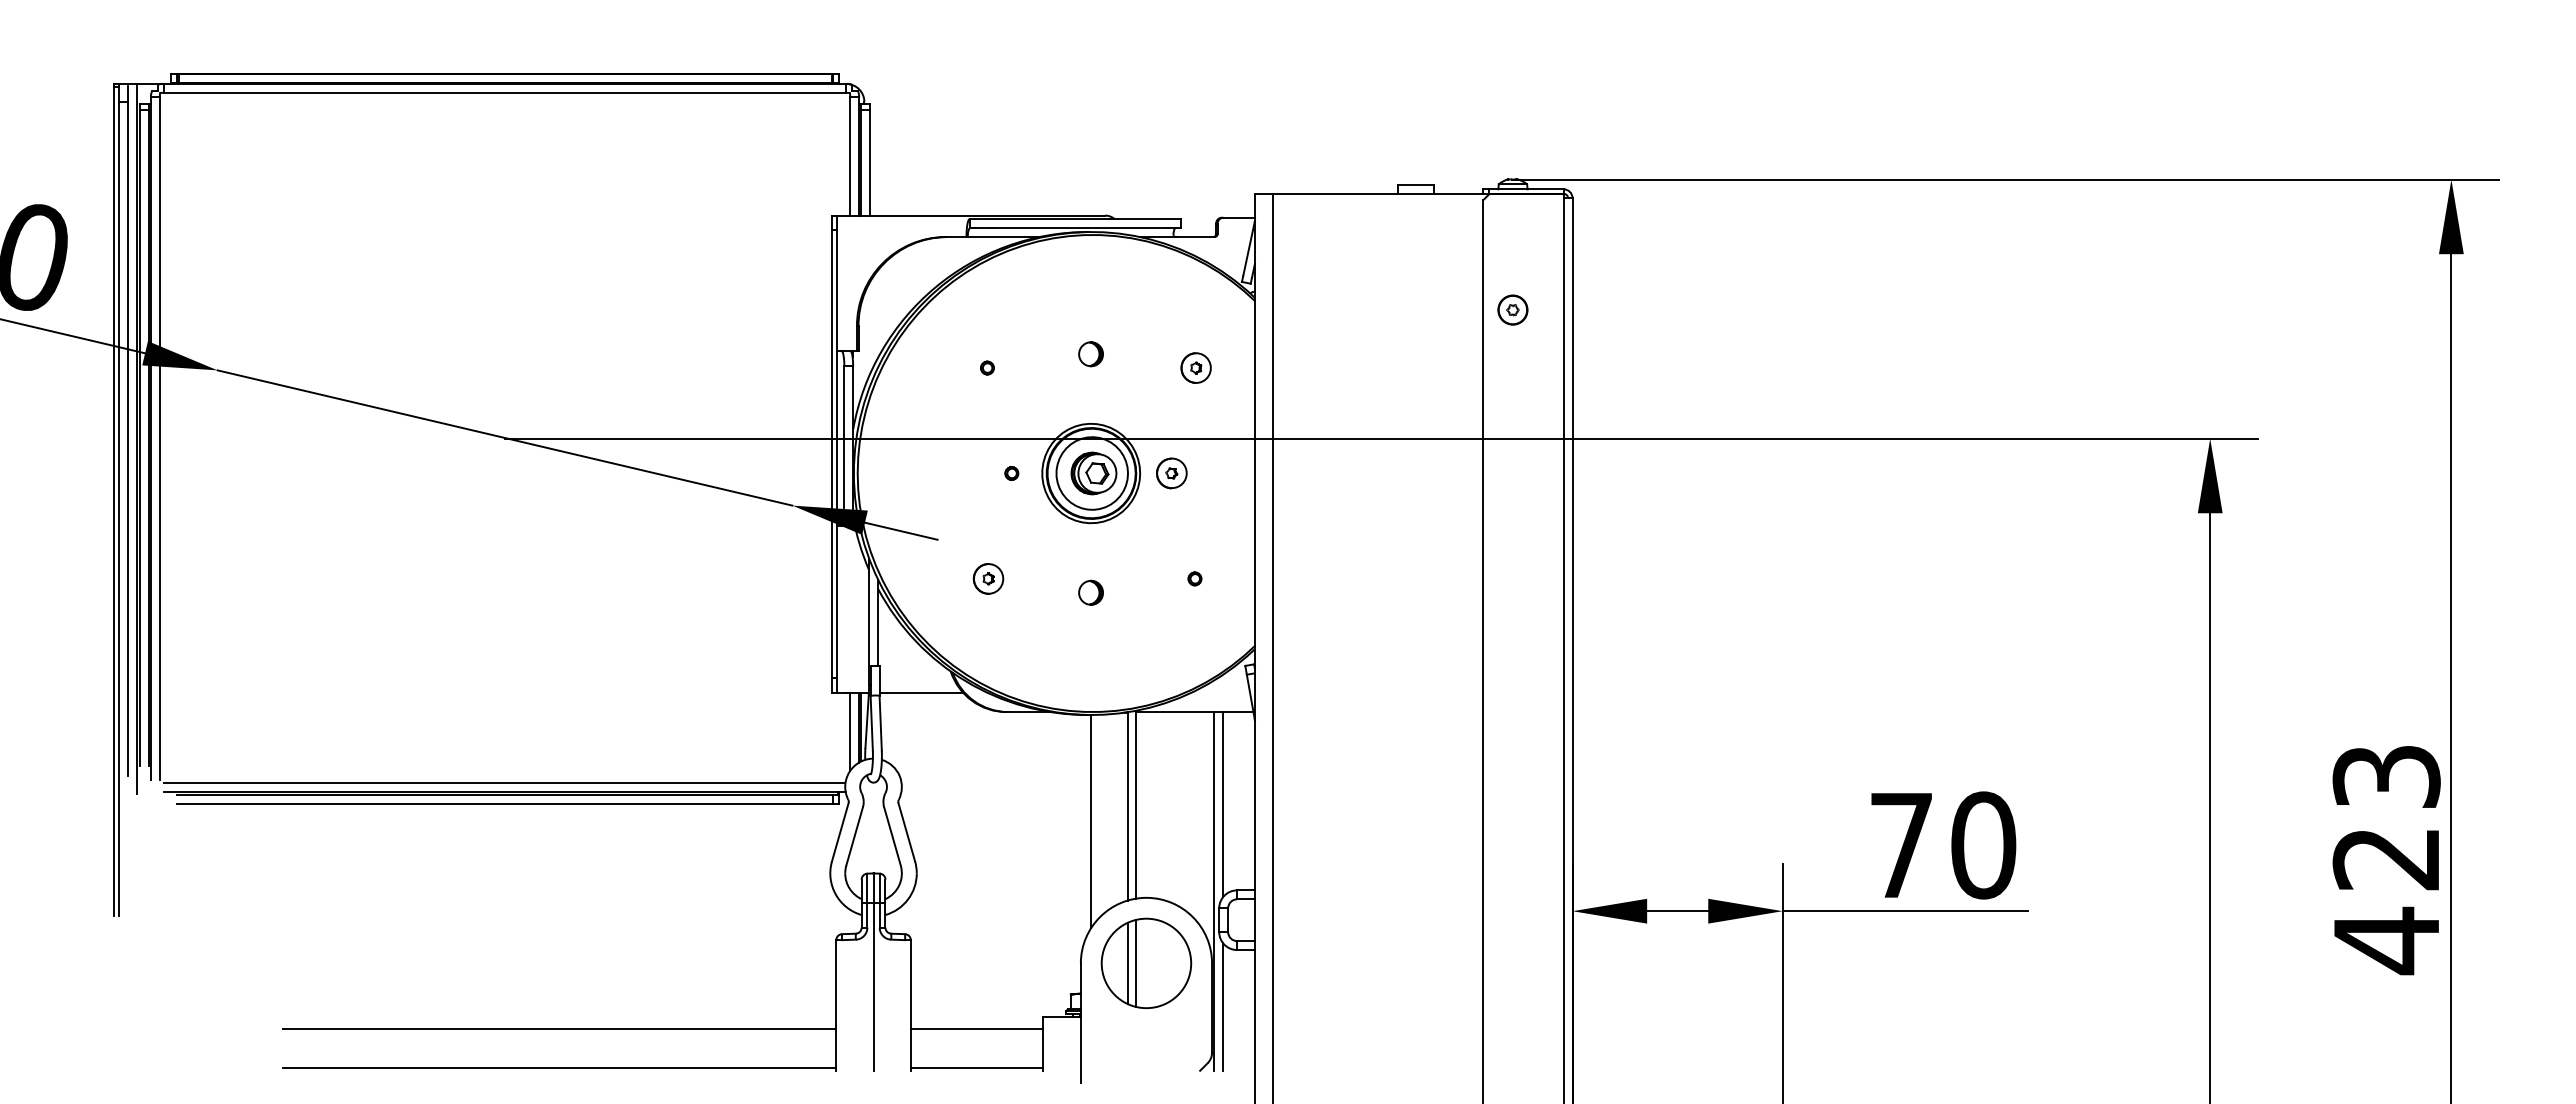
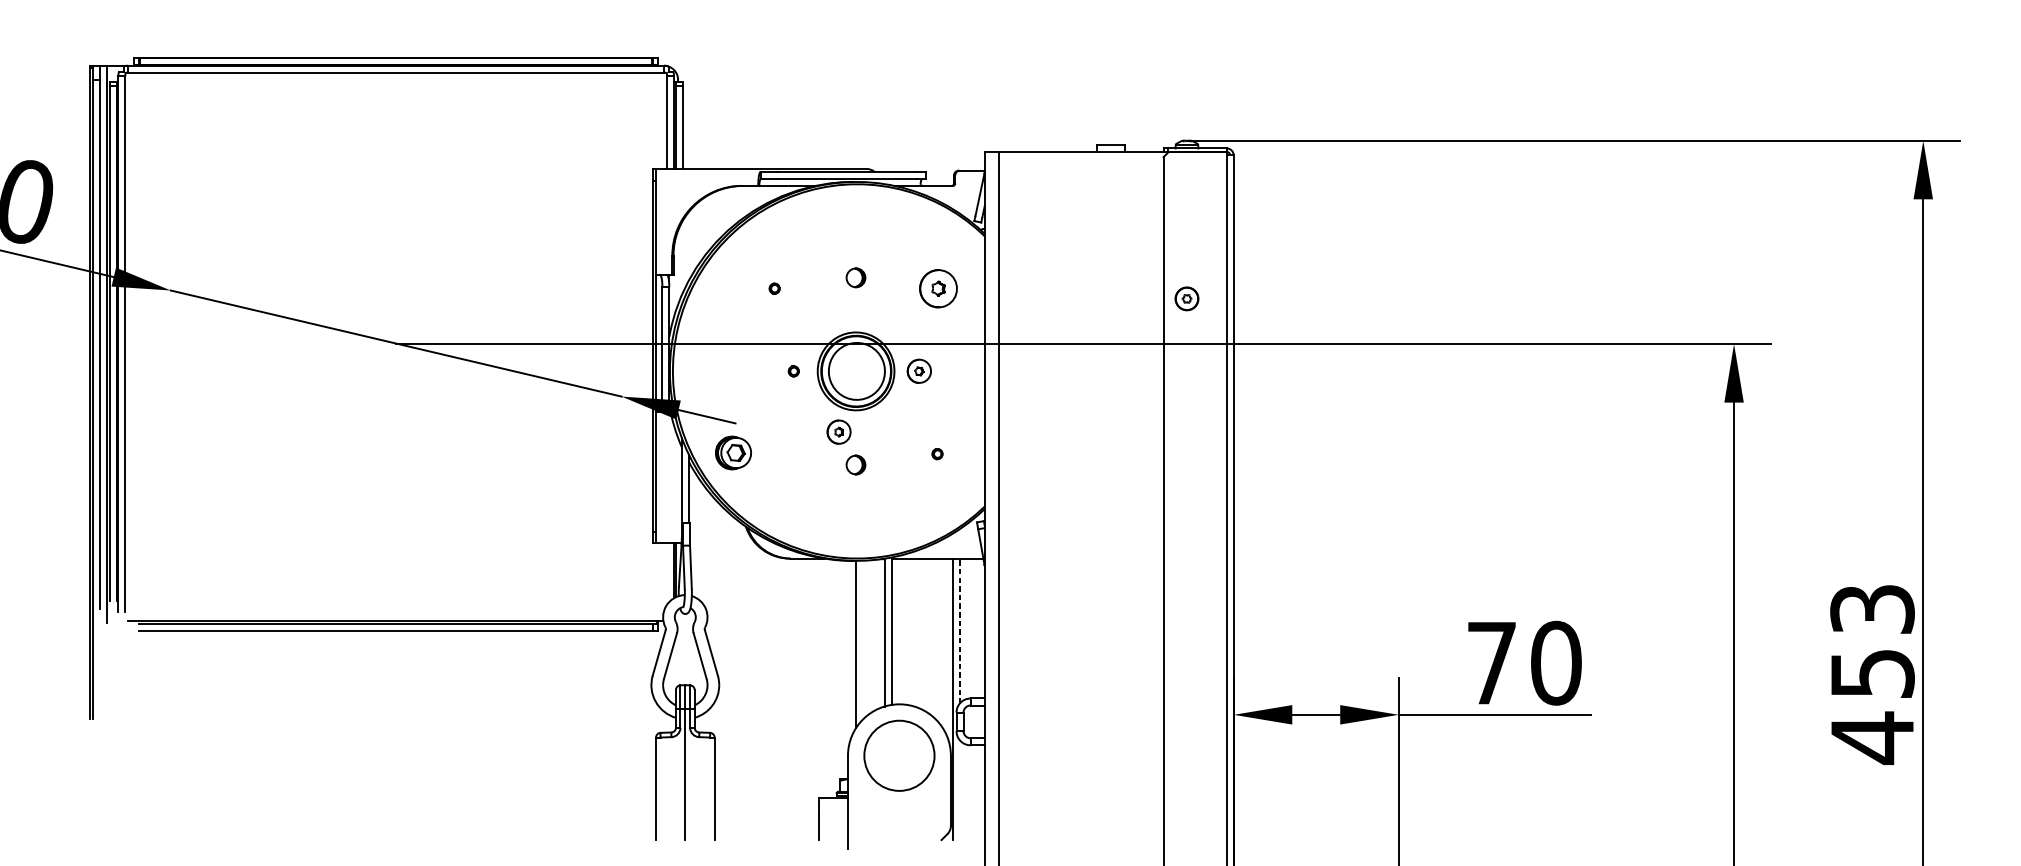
part: (1512, 309) -> (1186, 298), moved
part: (1195, 367) -> (937, 288), size x1.6
part: (1093, 473) -> (733, 453), moved
part: (988, 578) -> (839, 431), moved
line: (921, 692) -> (722, 543), removed
line: (850, 731) -> (667, 573), removed
line: (504, 783) -> (395, 614), removed
line: (1223, 804) -> (959, 631), solid -> dashed
text: (2386, 859) -> (1872, 674), 423 -> 453
line: (1127, 962) -> (884, 755), removed
line: (1136, 963) -> (891, 755), removed
line: (1223, 1006) -> (959, 789), removed
line: (559, 1029) -> (438, 807), removed
line: (976, 1029) -> (766, 807), removed
line: (559, 1068) -> (438, 838), removed
line: (976, 1068) -> (766, 838), removed

